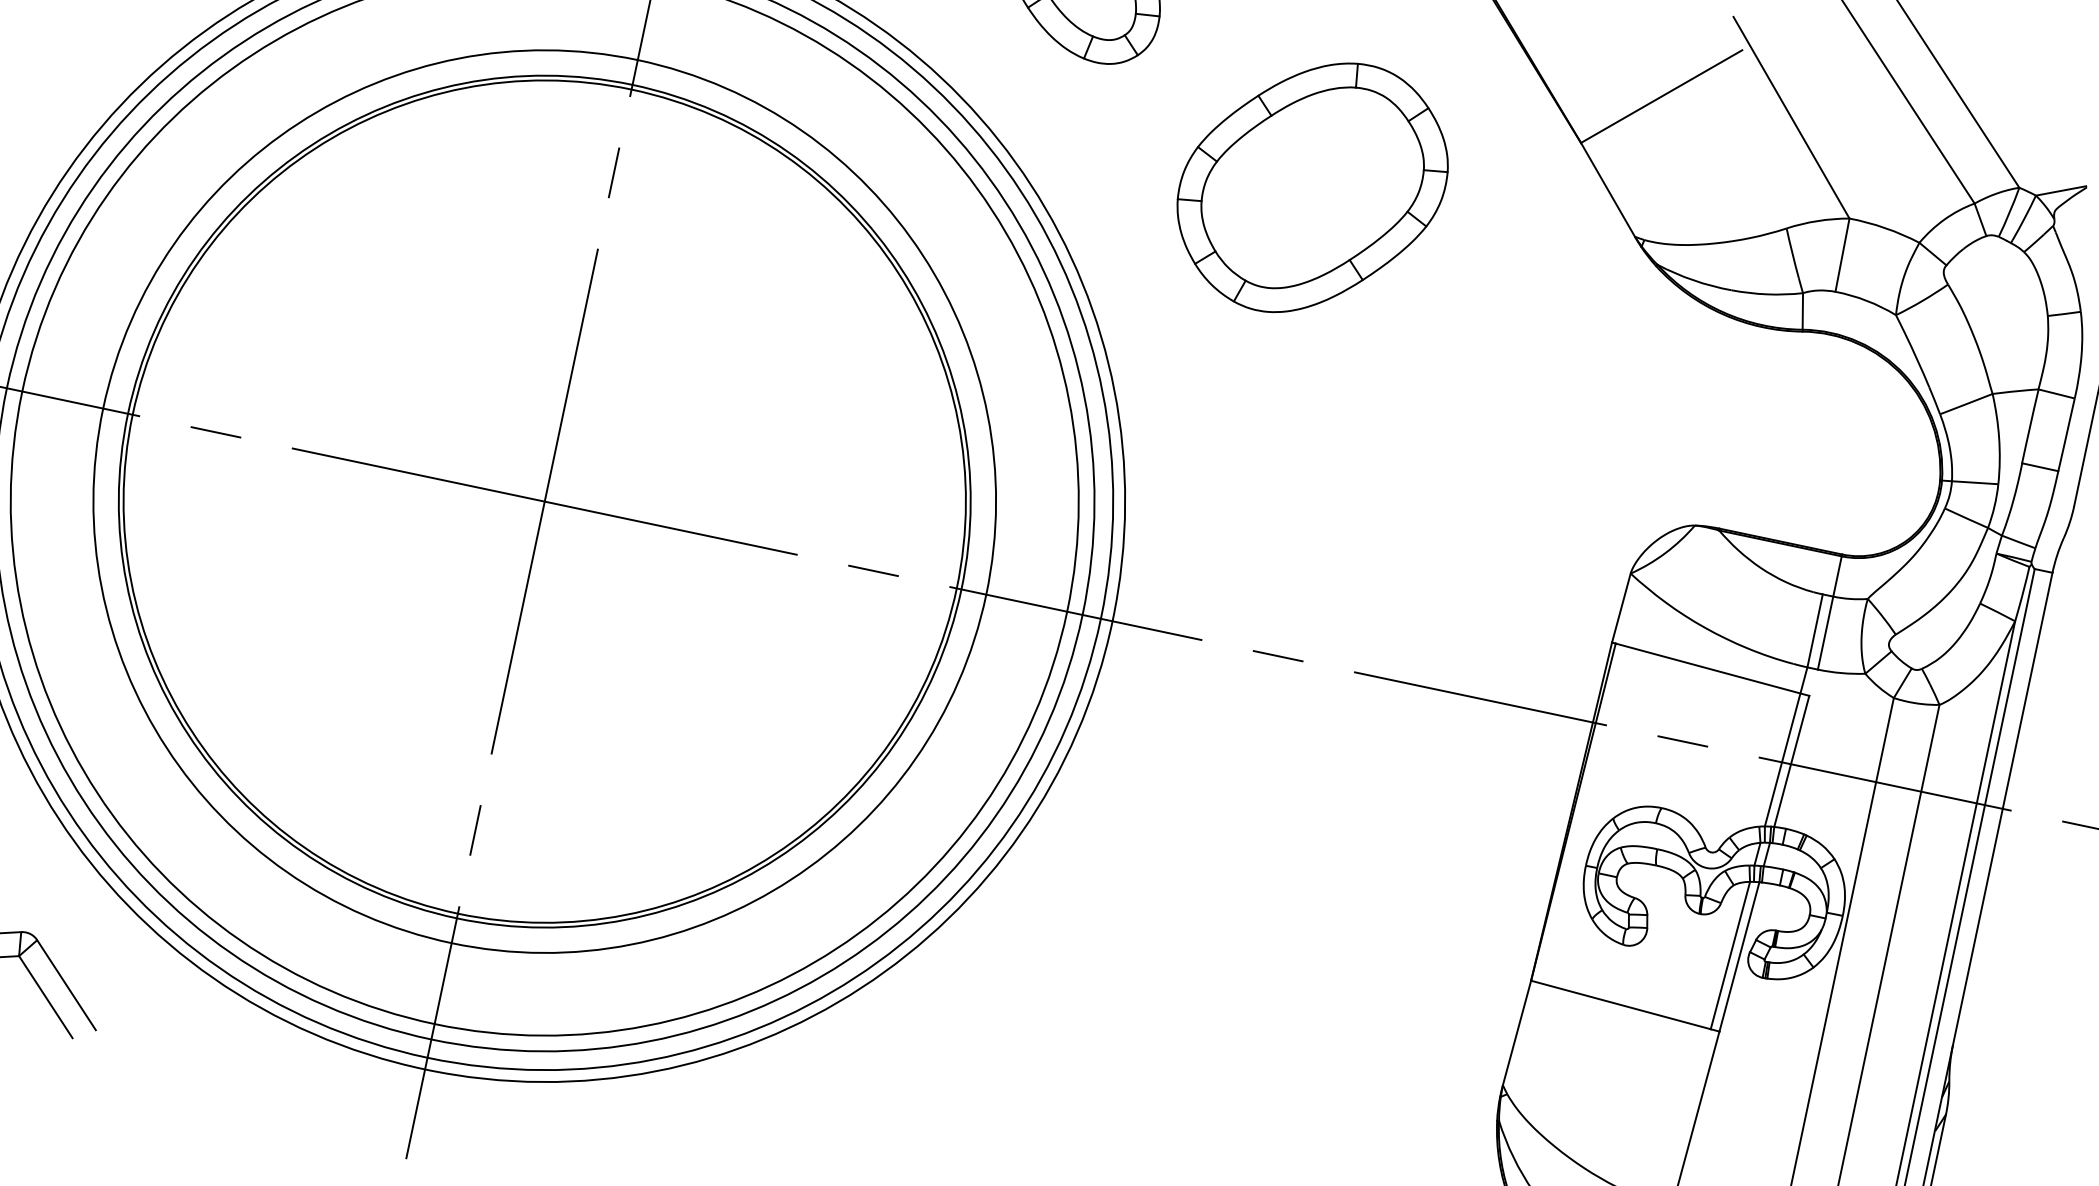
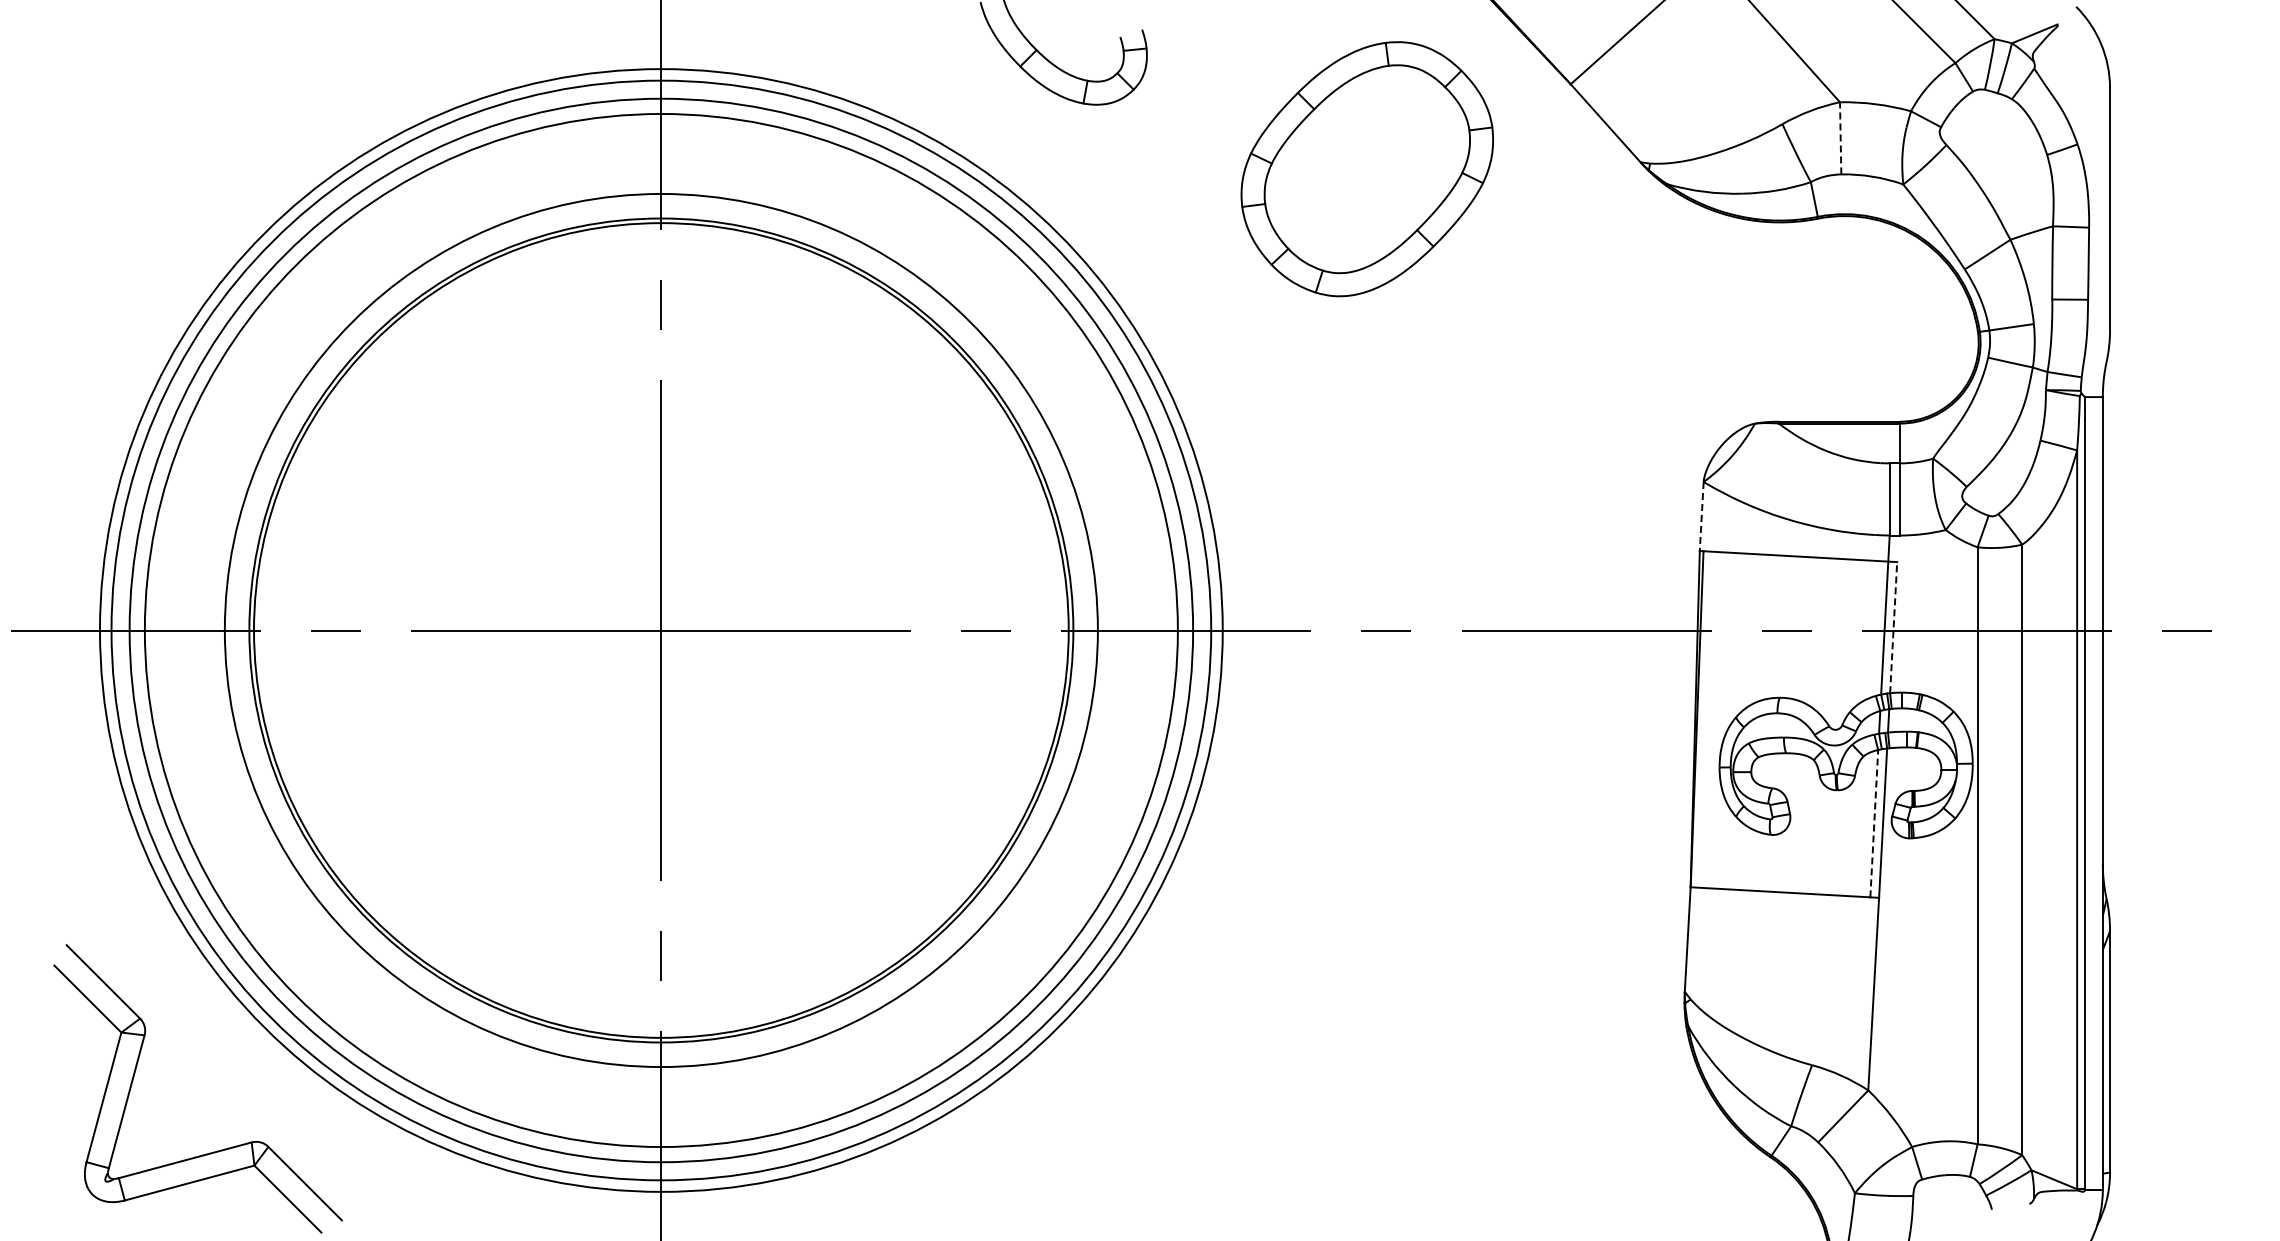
part: (1311, 187) -> (1366, 169), moved
line: (1842, 254) -> (1840, 137), solid -> dashed
line: (1621, 608) -> (1701, 516), solid -> dashed
line: (1791, 761) -> (1893, 627), solid -> dashed
line: (1730, 955) -> (1874, 823), solid -> dashed

